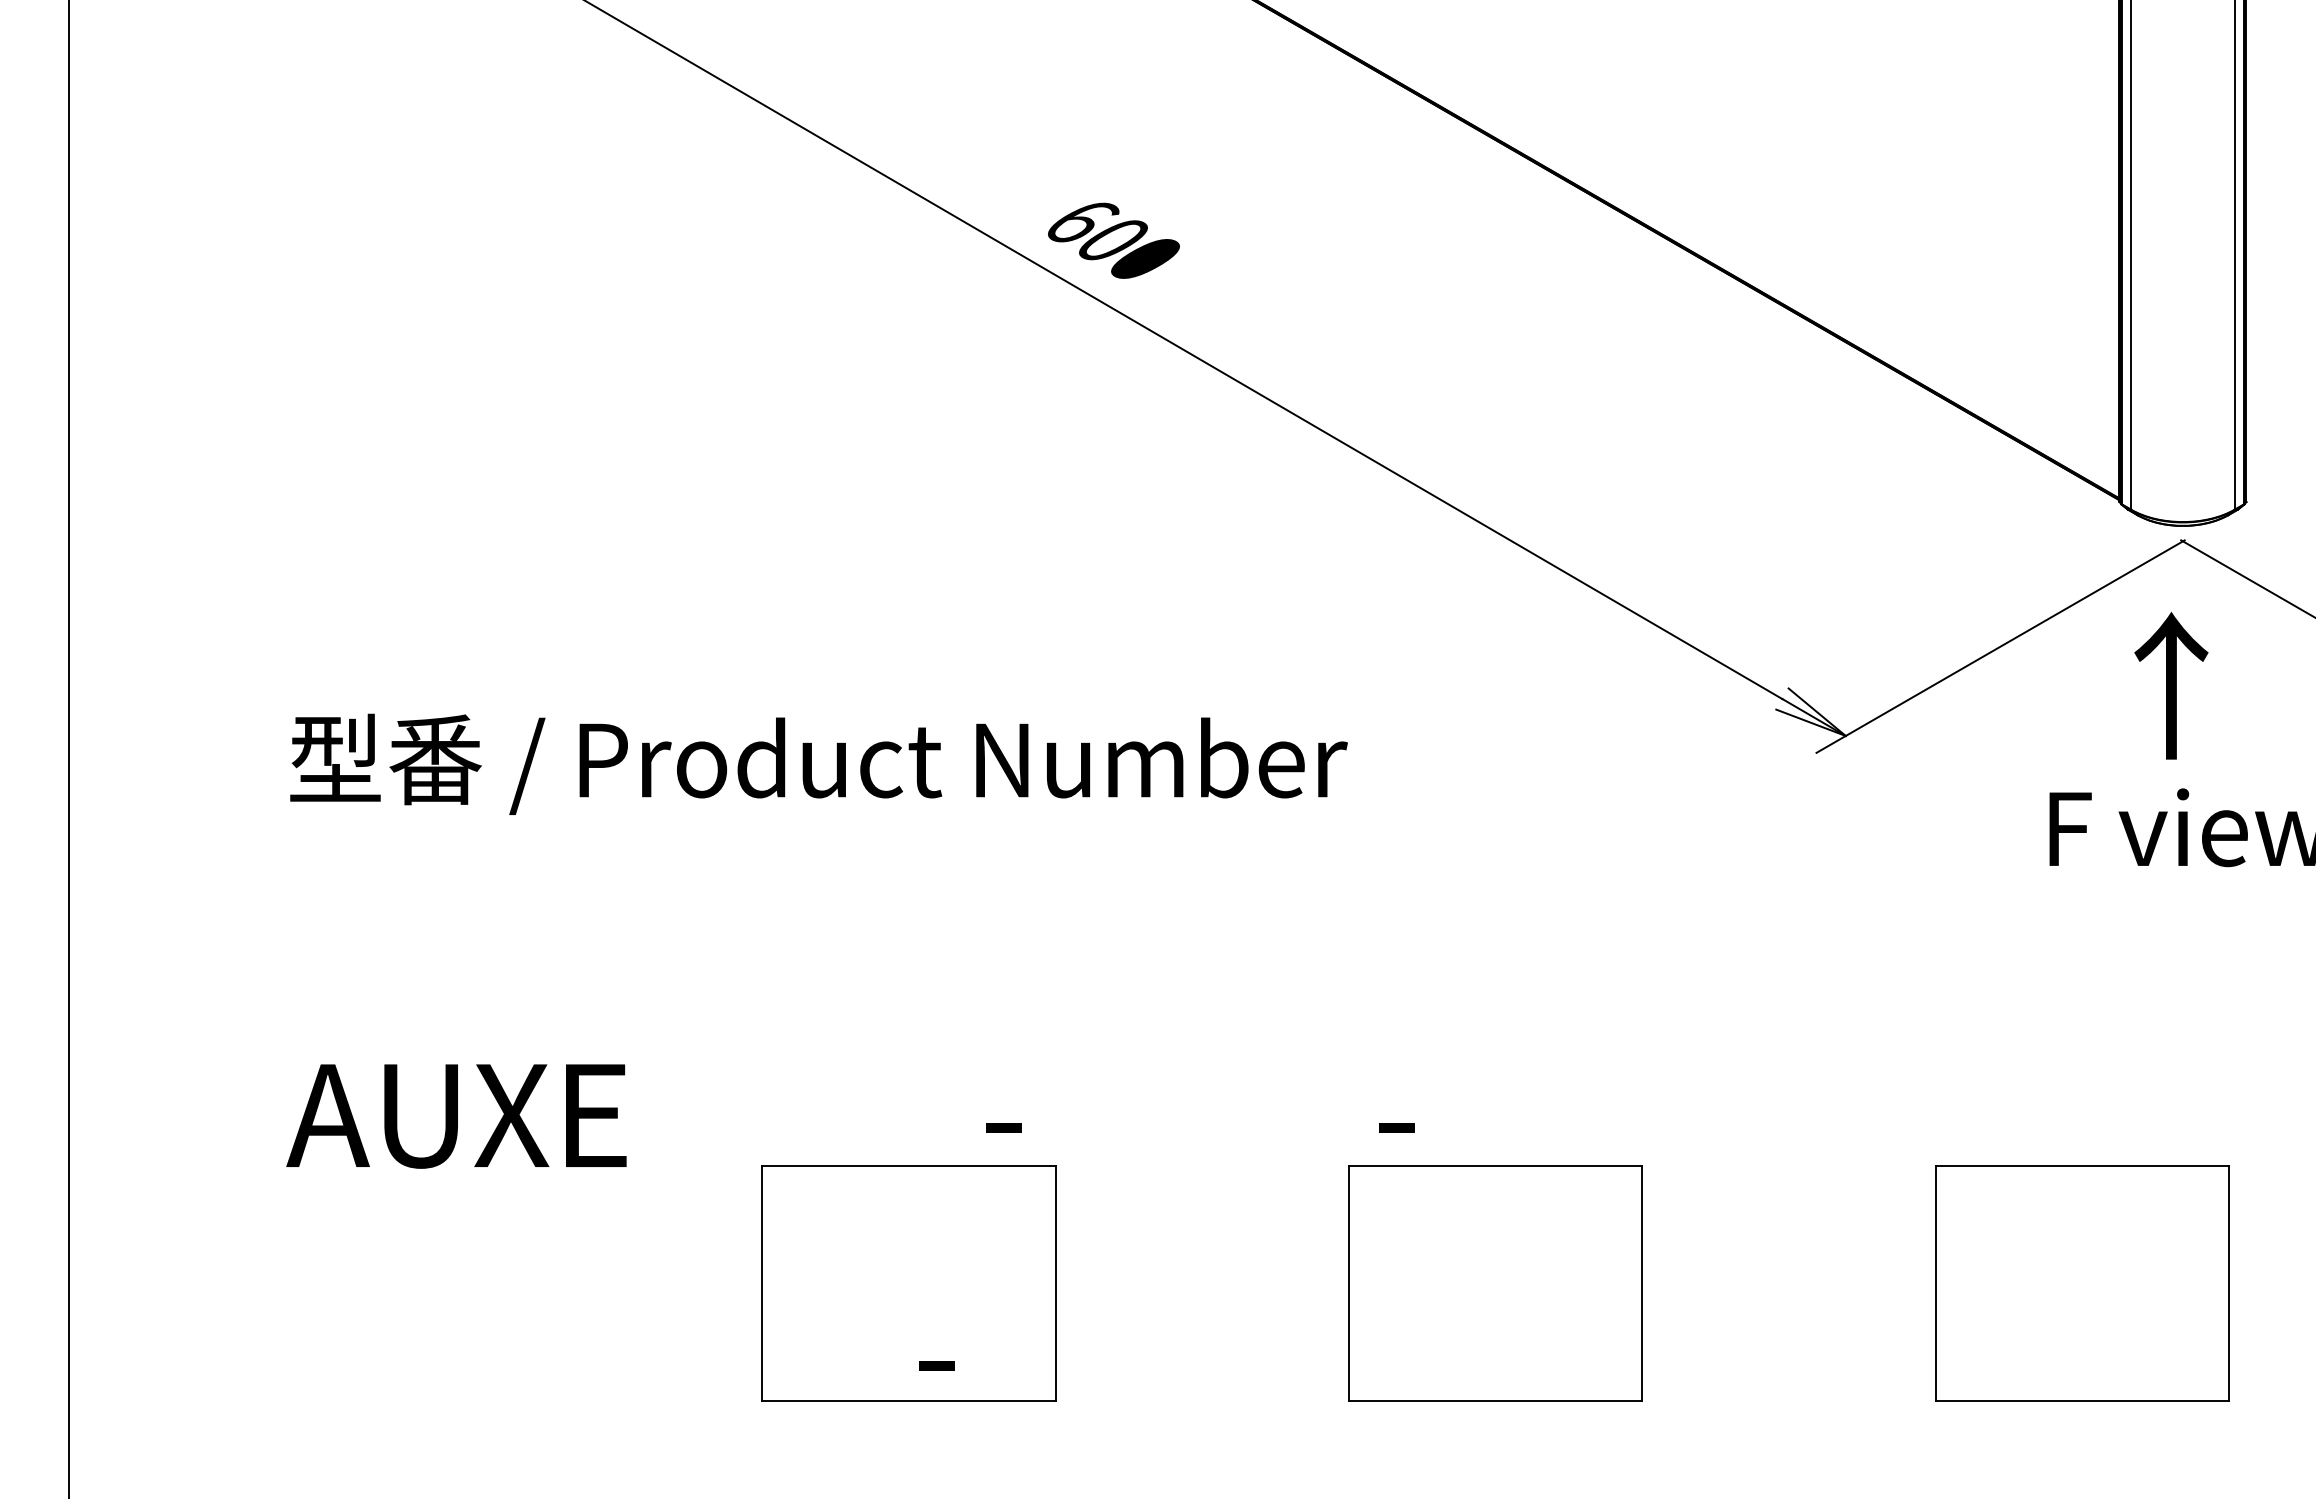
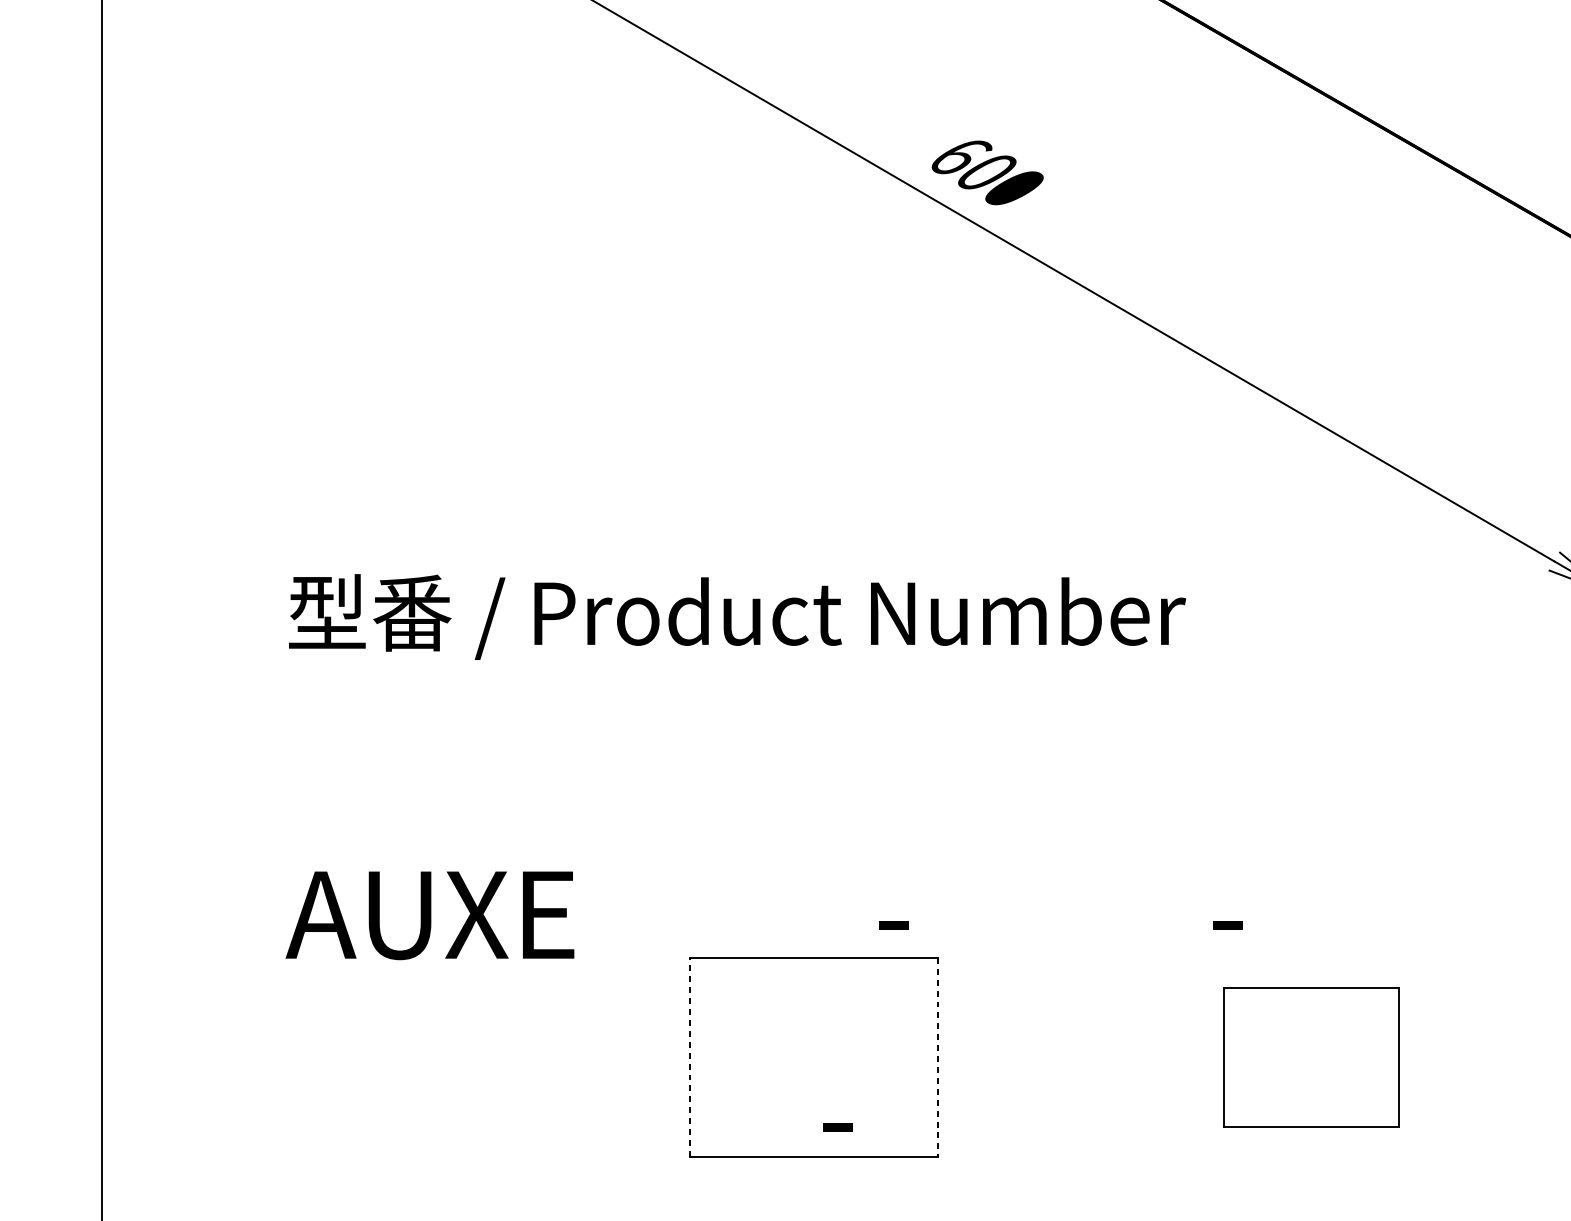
line: (762, 1282) -> (689, 1056), solid -> dashed
line: (1055, 1283) -> (938, 1057), solid -> dashed
part: (1495, 1283) -> (1311, 1057), size x0.7

